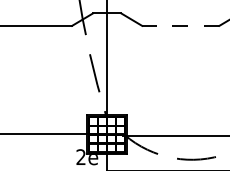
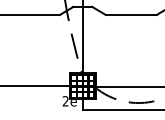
line: (179, 26) -> (130, 15), dashed -> solid

